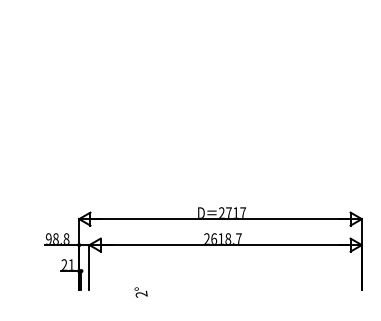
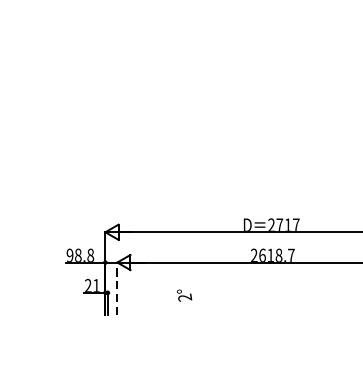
line: (89, 267) -> (117, 288), solid -> dashed
text: (140, 292) -> (183, 295), moved

